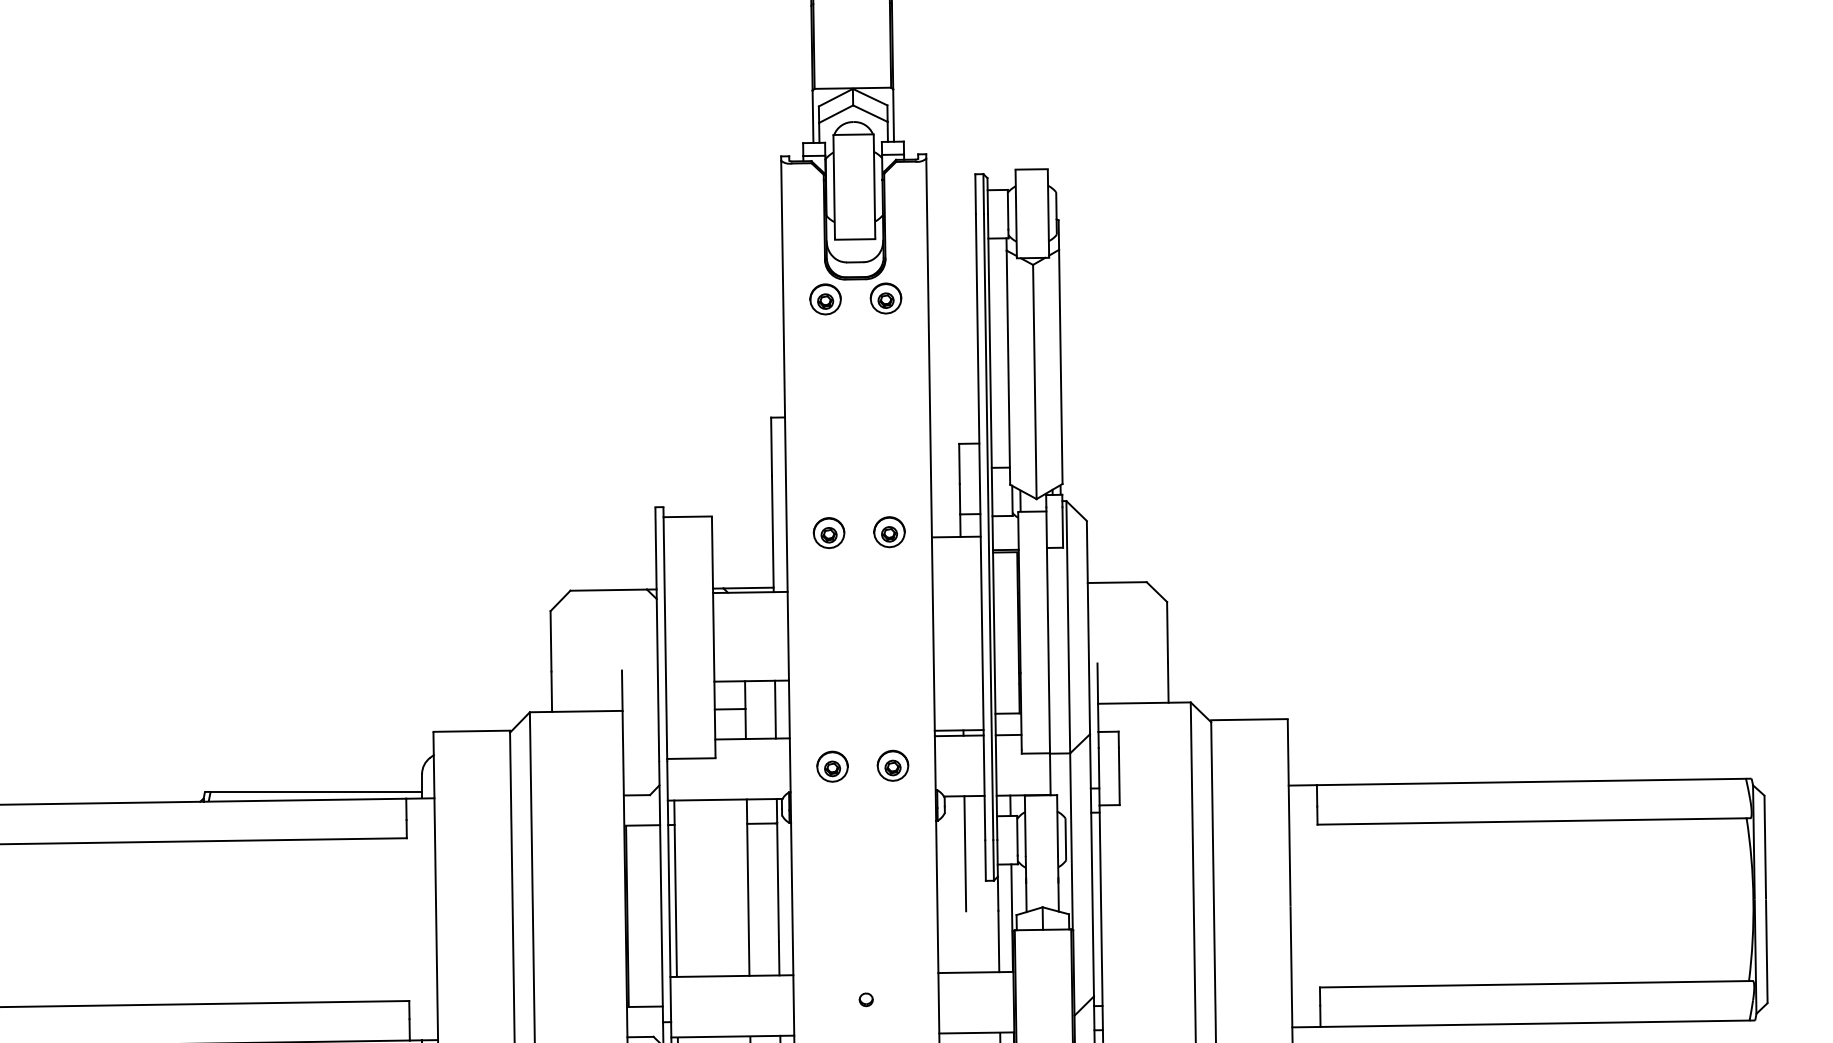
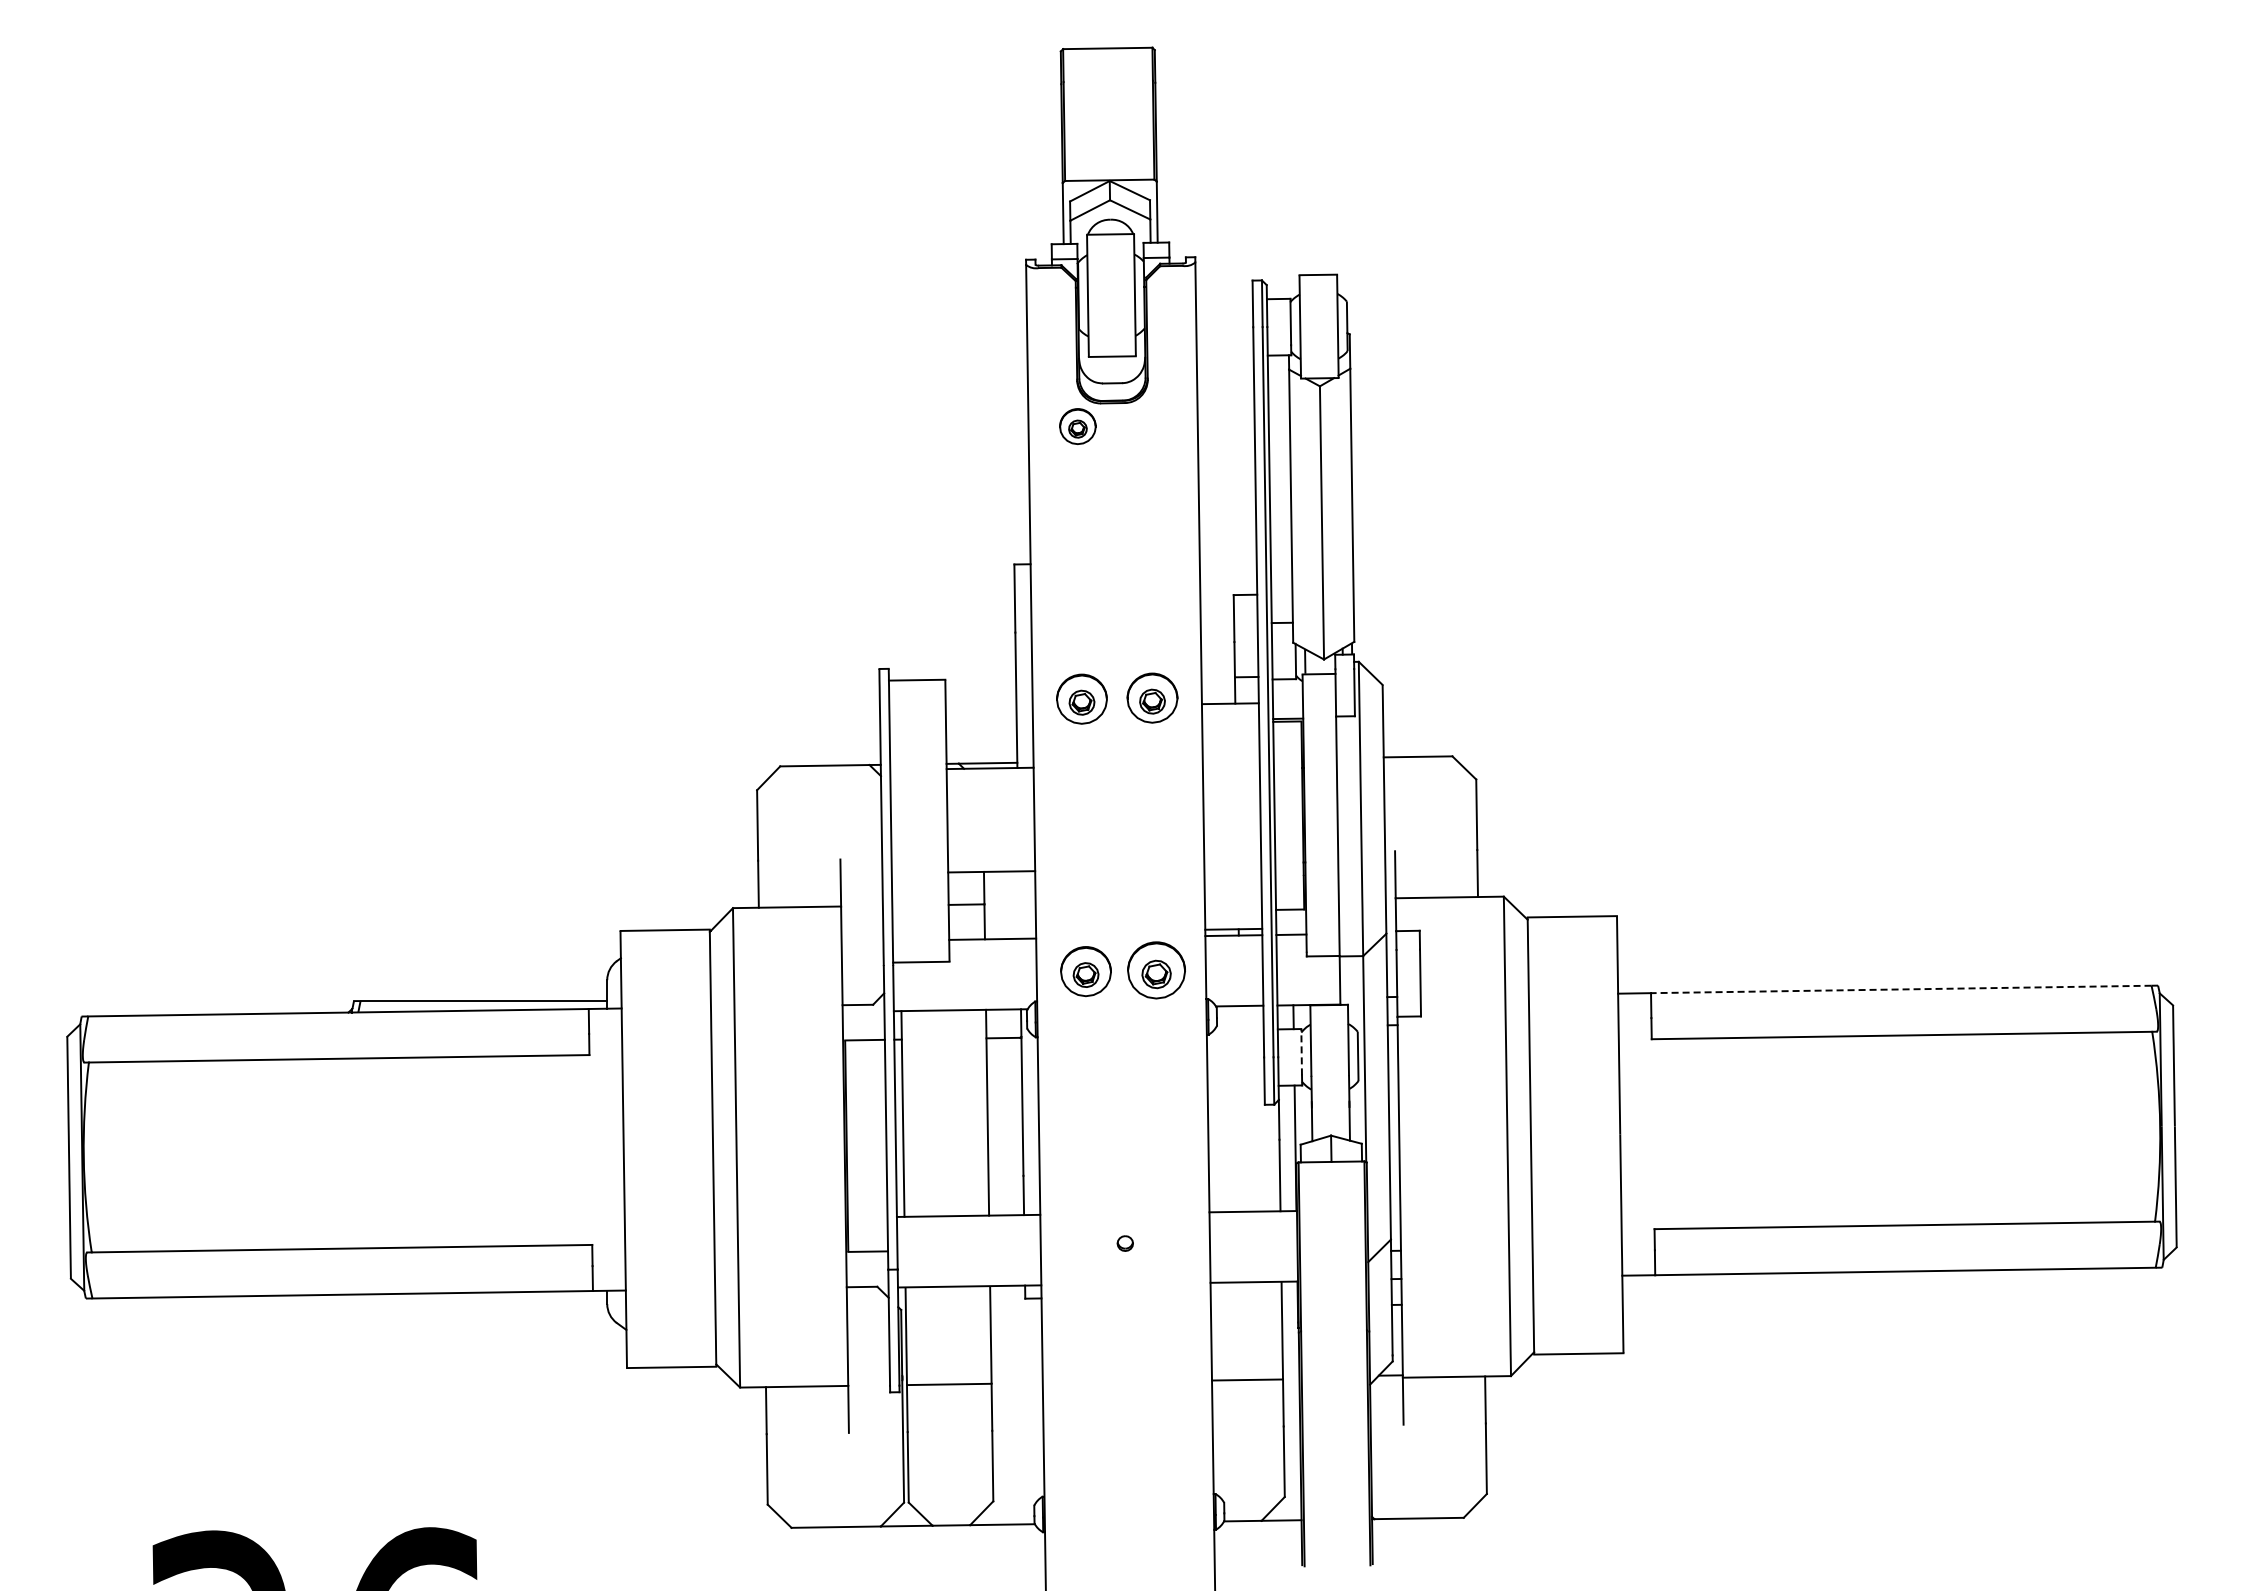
part: (886, 298) -> (1148, 425), removed
part: (889, 531) -> (1152, 697), size x1.4
part: (828, 532) -> (1081, 698), size x1.4
line: (774, 709) -> (1018, 904), removed
part: (892, 765) -> (1156, 970), size x1.6
part: (832, 766) -> (1085, 971), size x1.4
line: (1530, 782) -> (1900, 989), solid -> dashed
line: (1017, 835) -> (1301, 1051), solid -> dashed
line: (964, 854) -> (1240, 1073), removed

